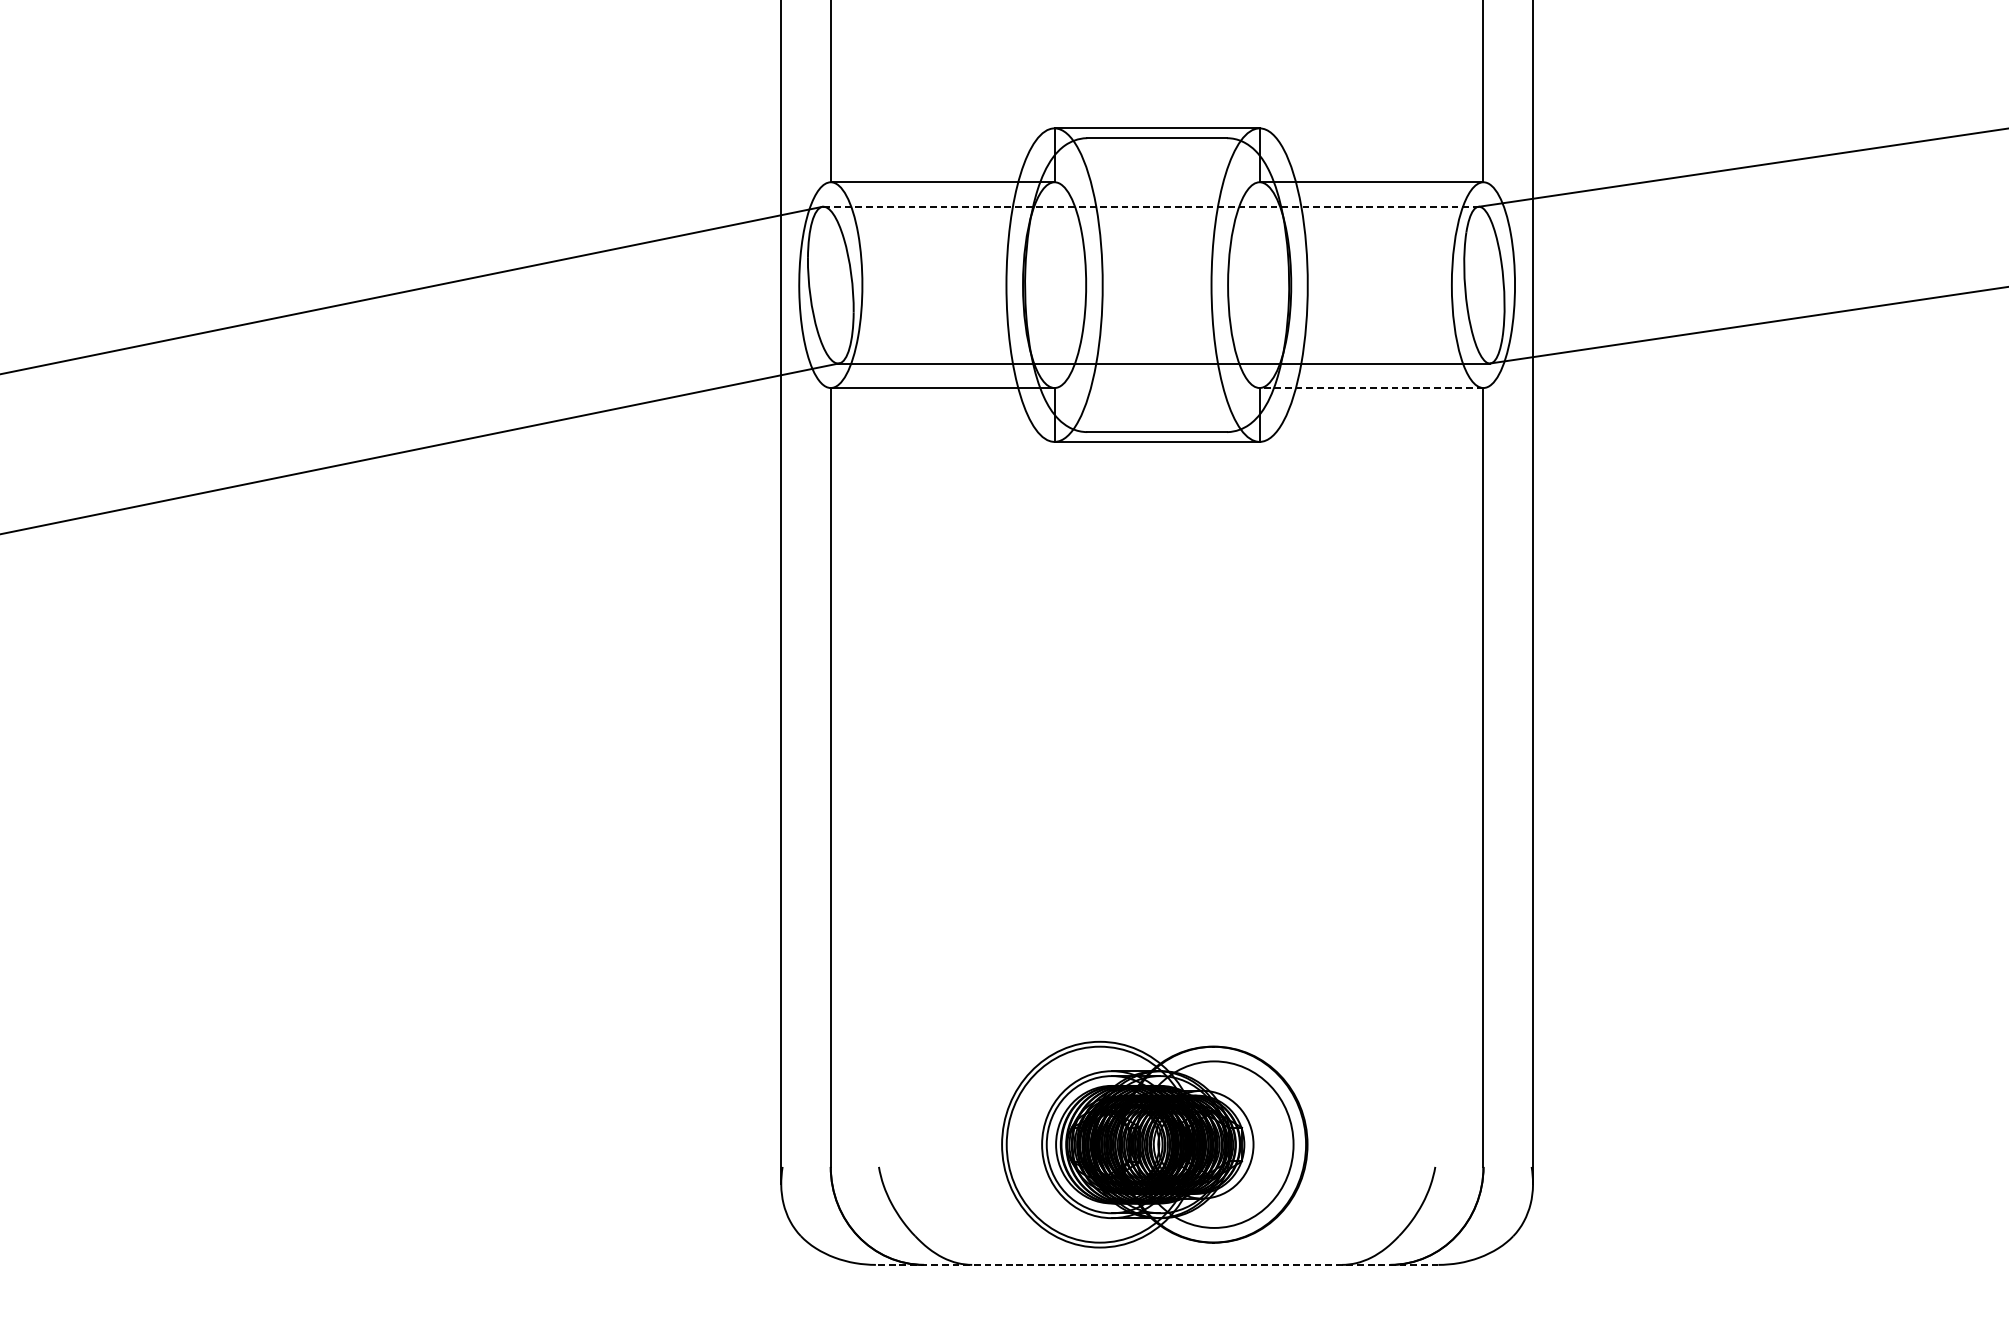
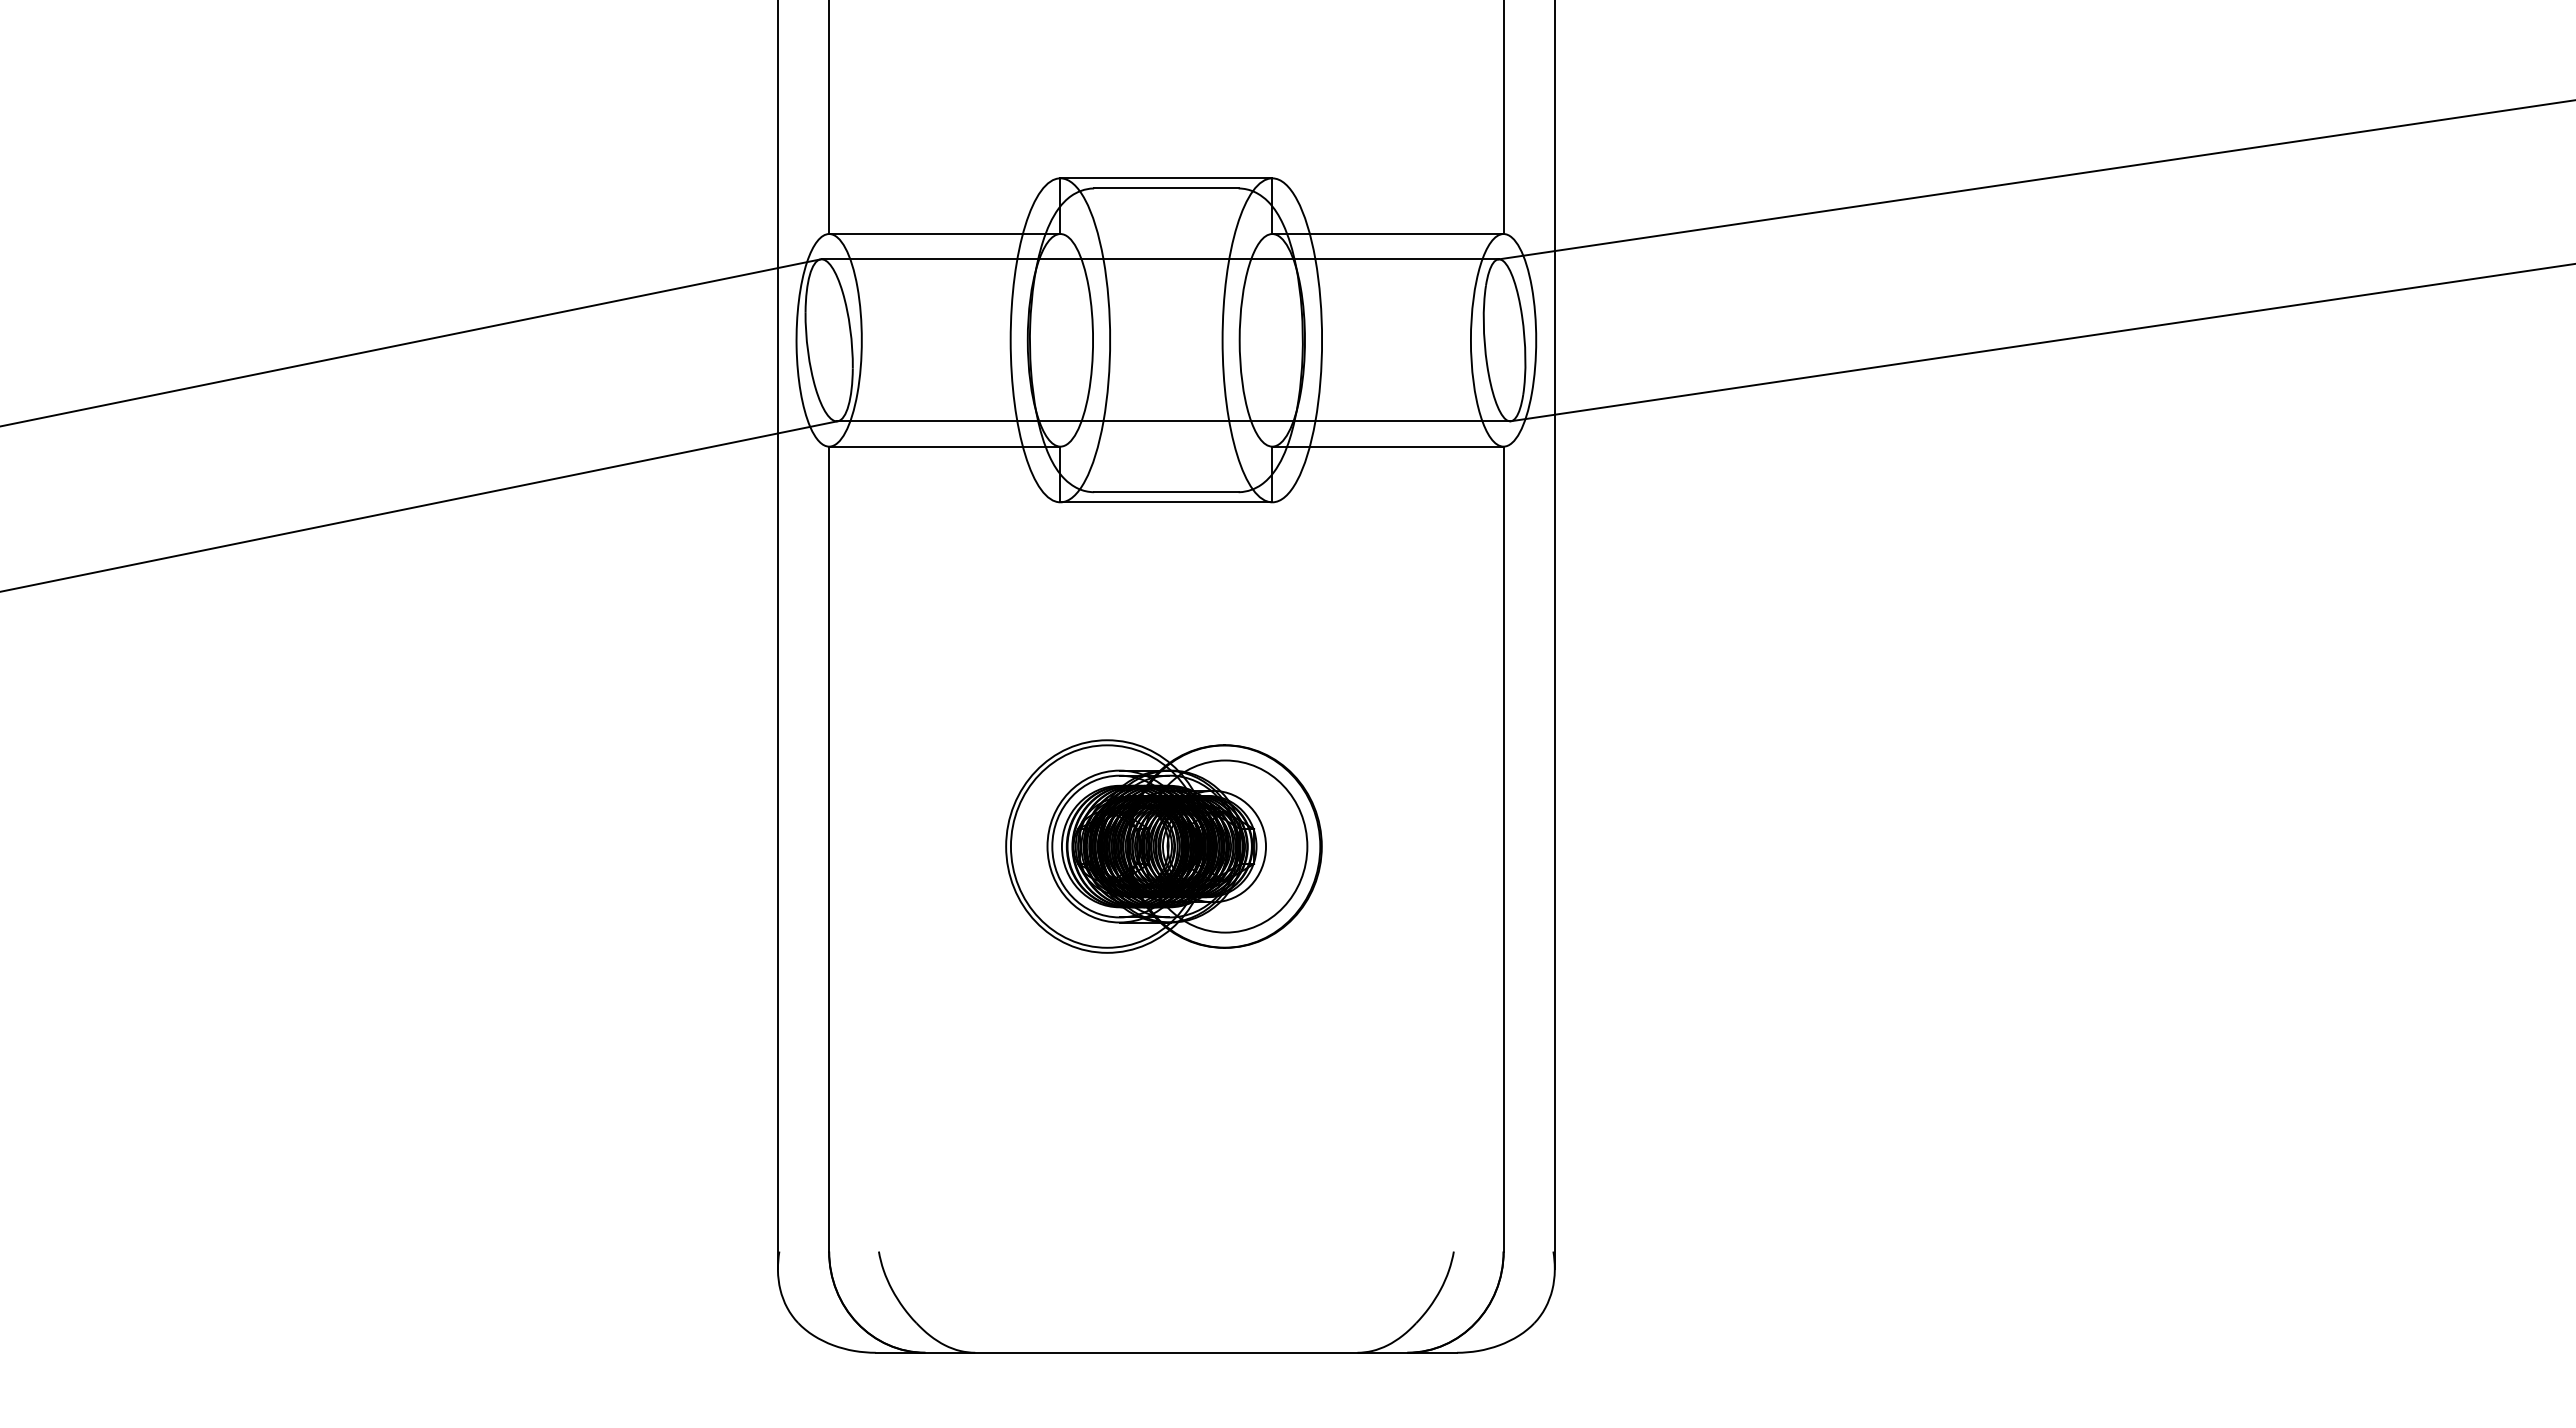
line: (1151, 206) -> (1160, 259), dashed -> solid
line: (1371, 387) -> (1387, 446), dashed -> solid
part: (1154, 1144) -> (1163, 846), moved
line: (1157, 1264) -> (1166, 1352), dashed -> solid

